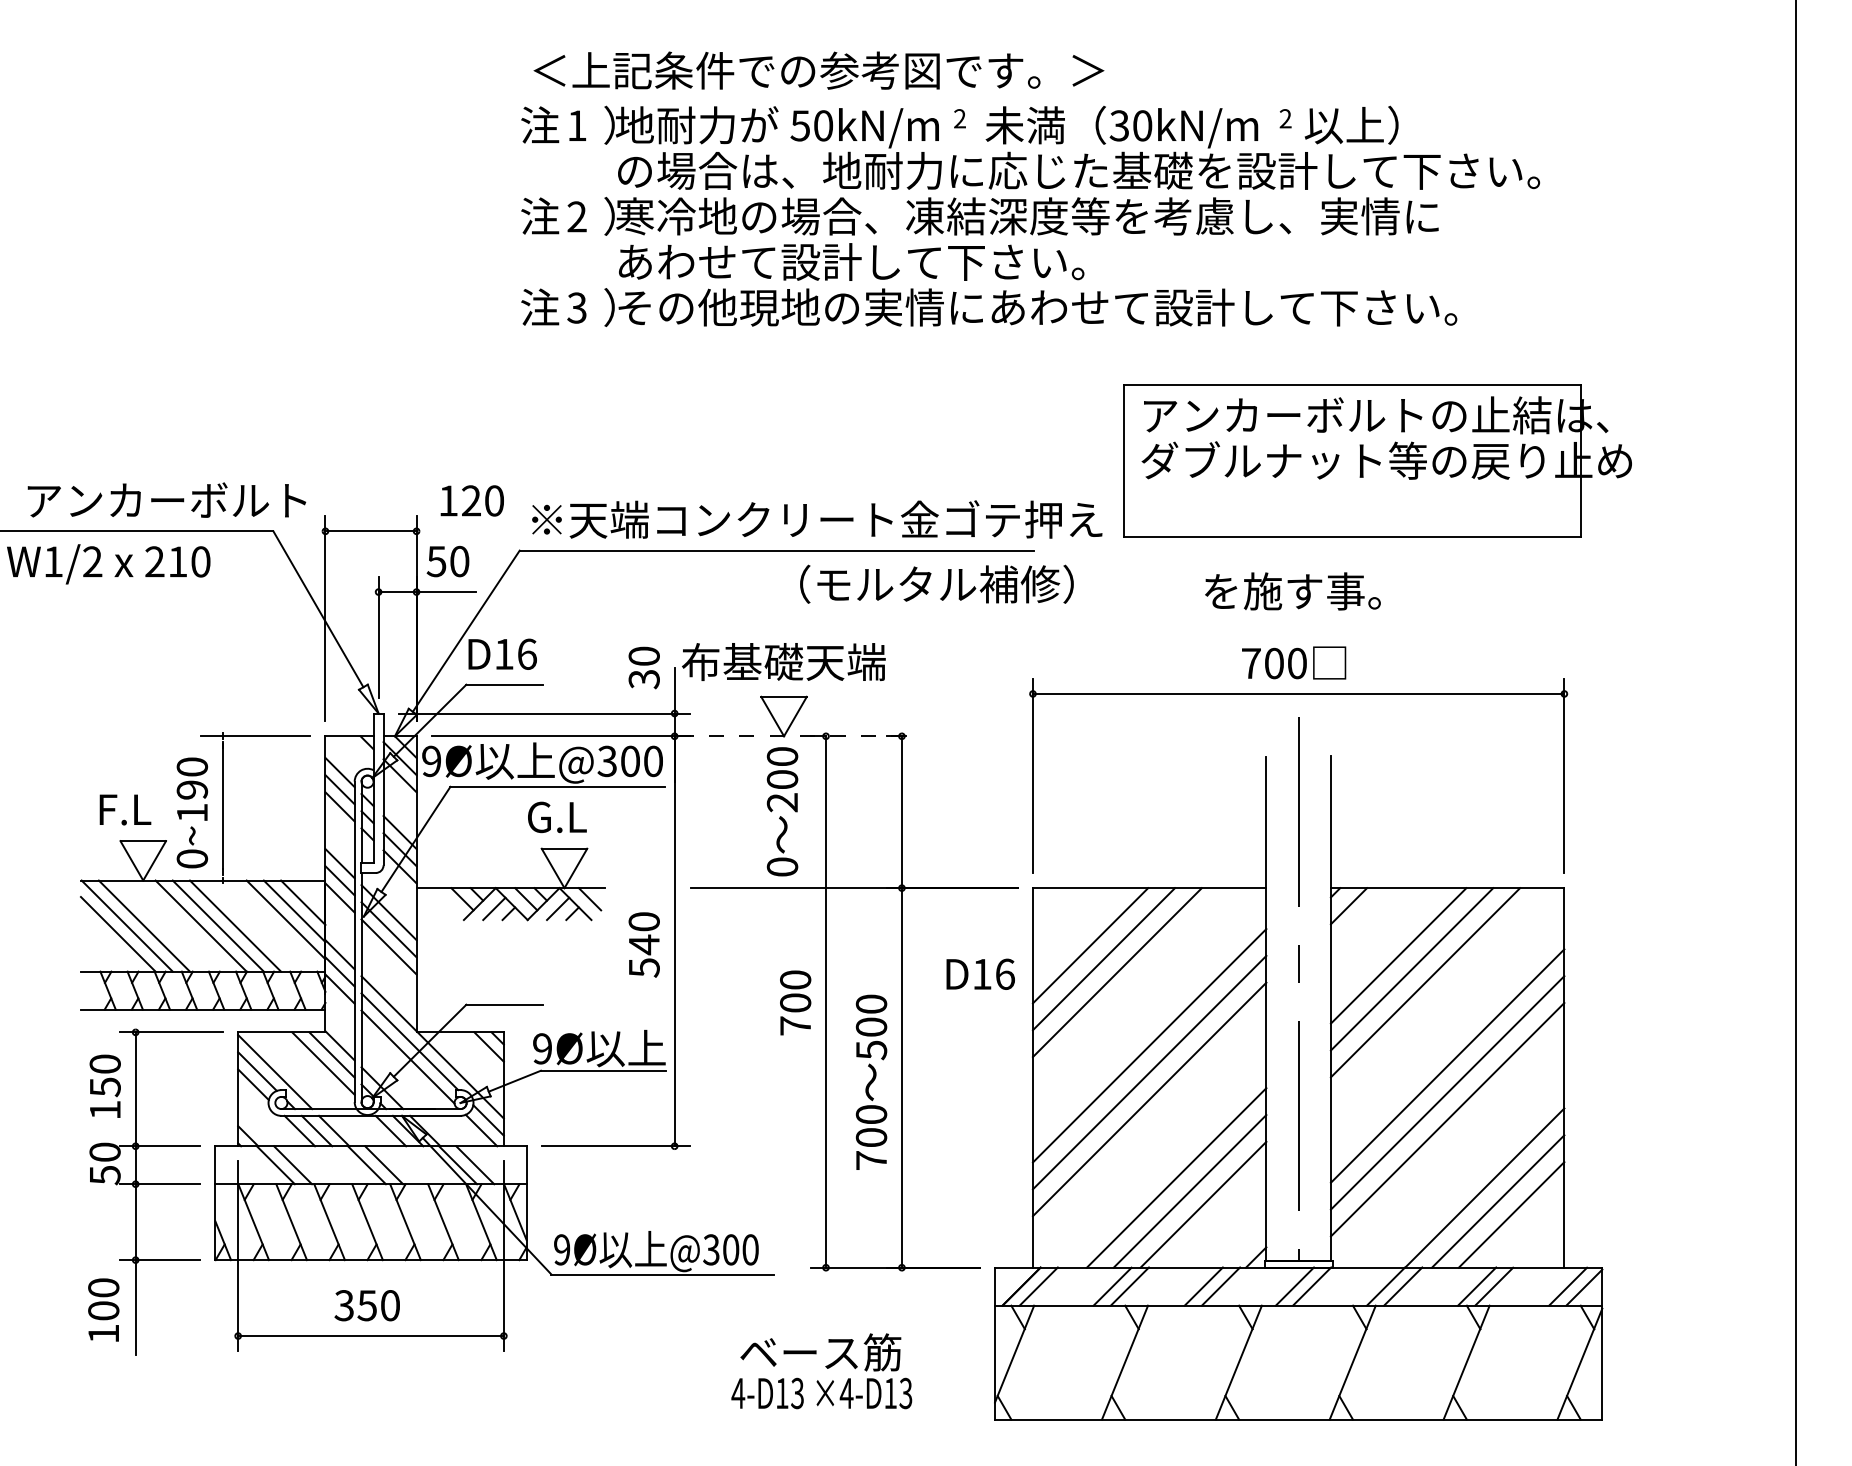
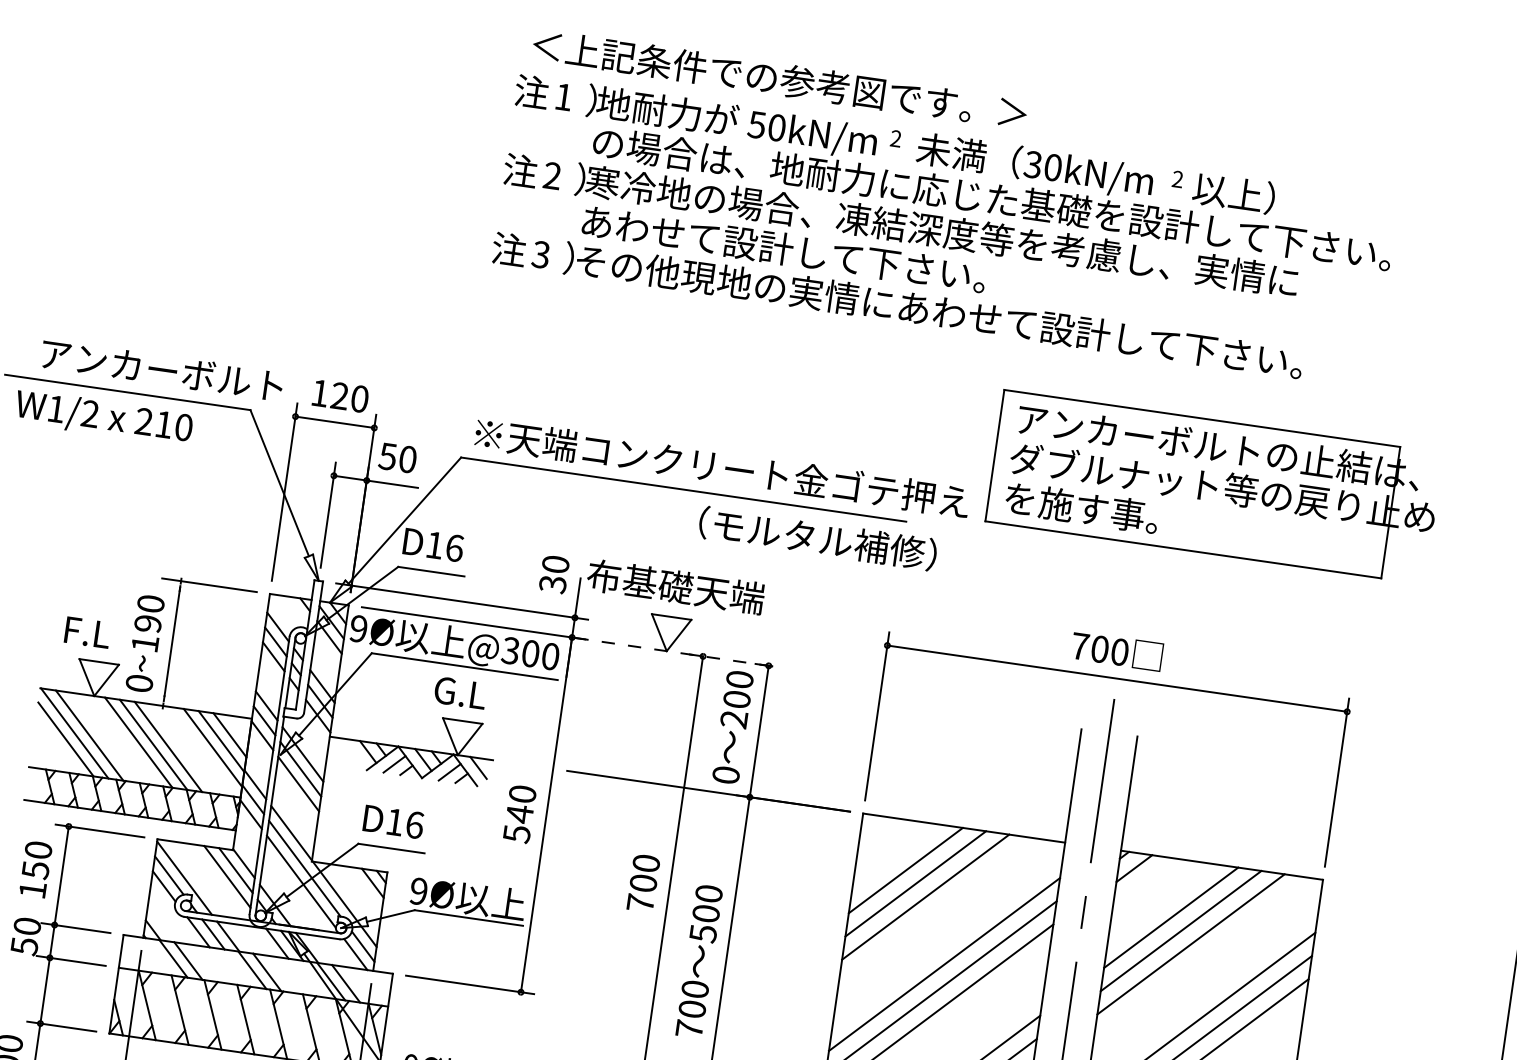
text: (471, 500) -> (340, 395), moved
text: (1292, 591) -> (1081, 507), moved
text: (782, 811) -> (733, 727), moved
text: (980, 973) -> (393, 821), moved

